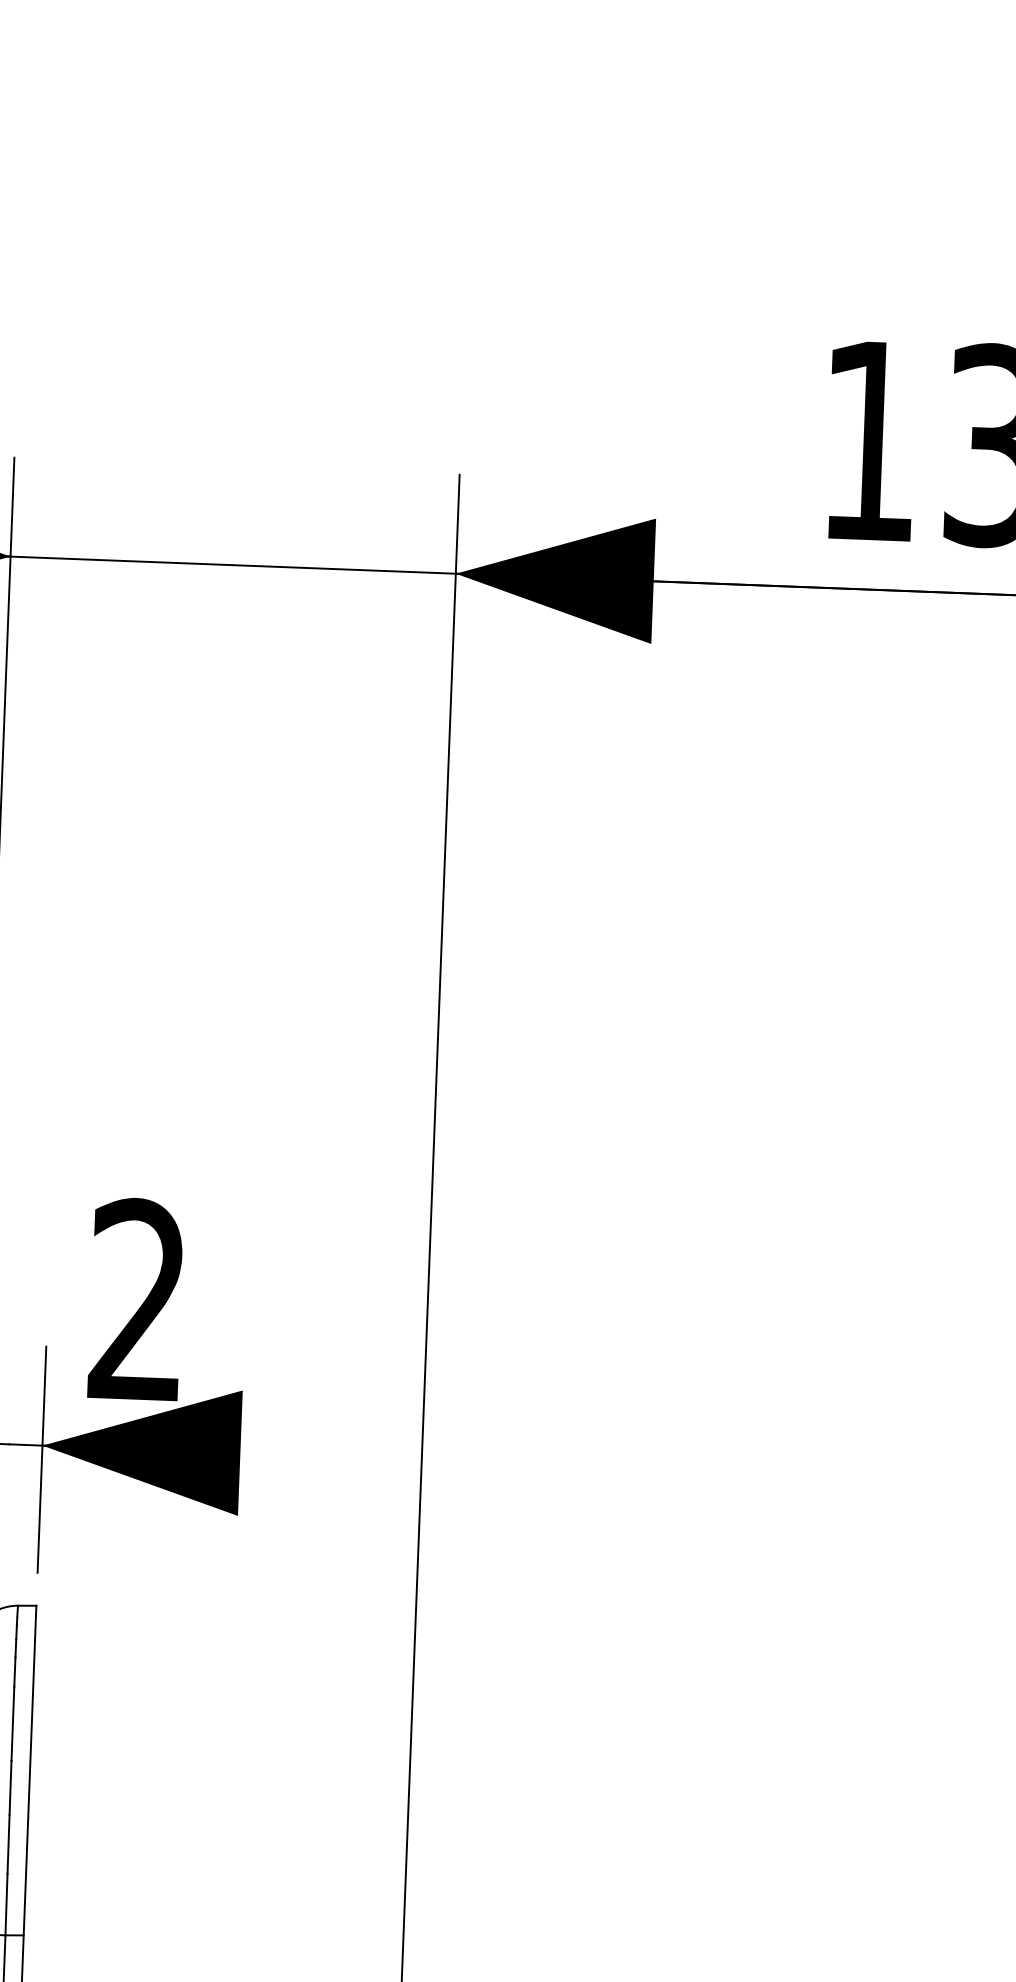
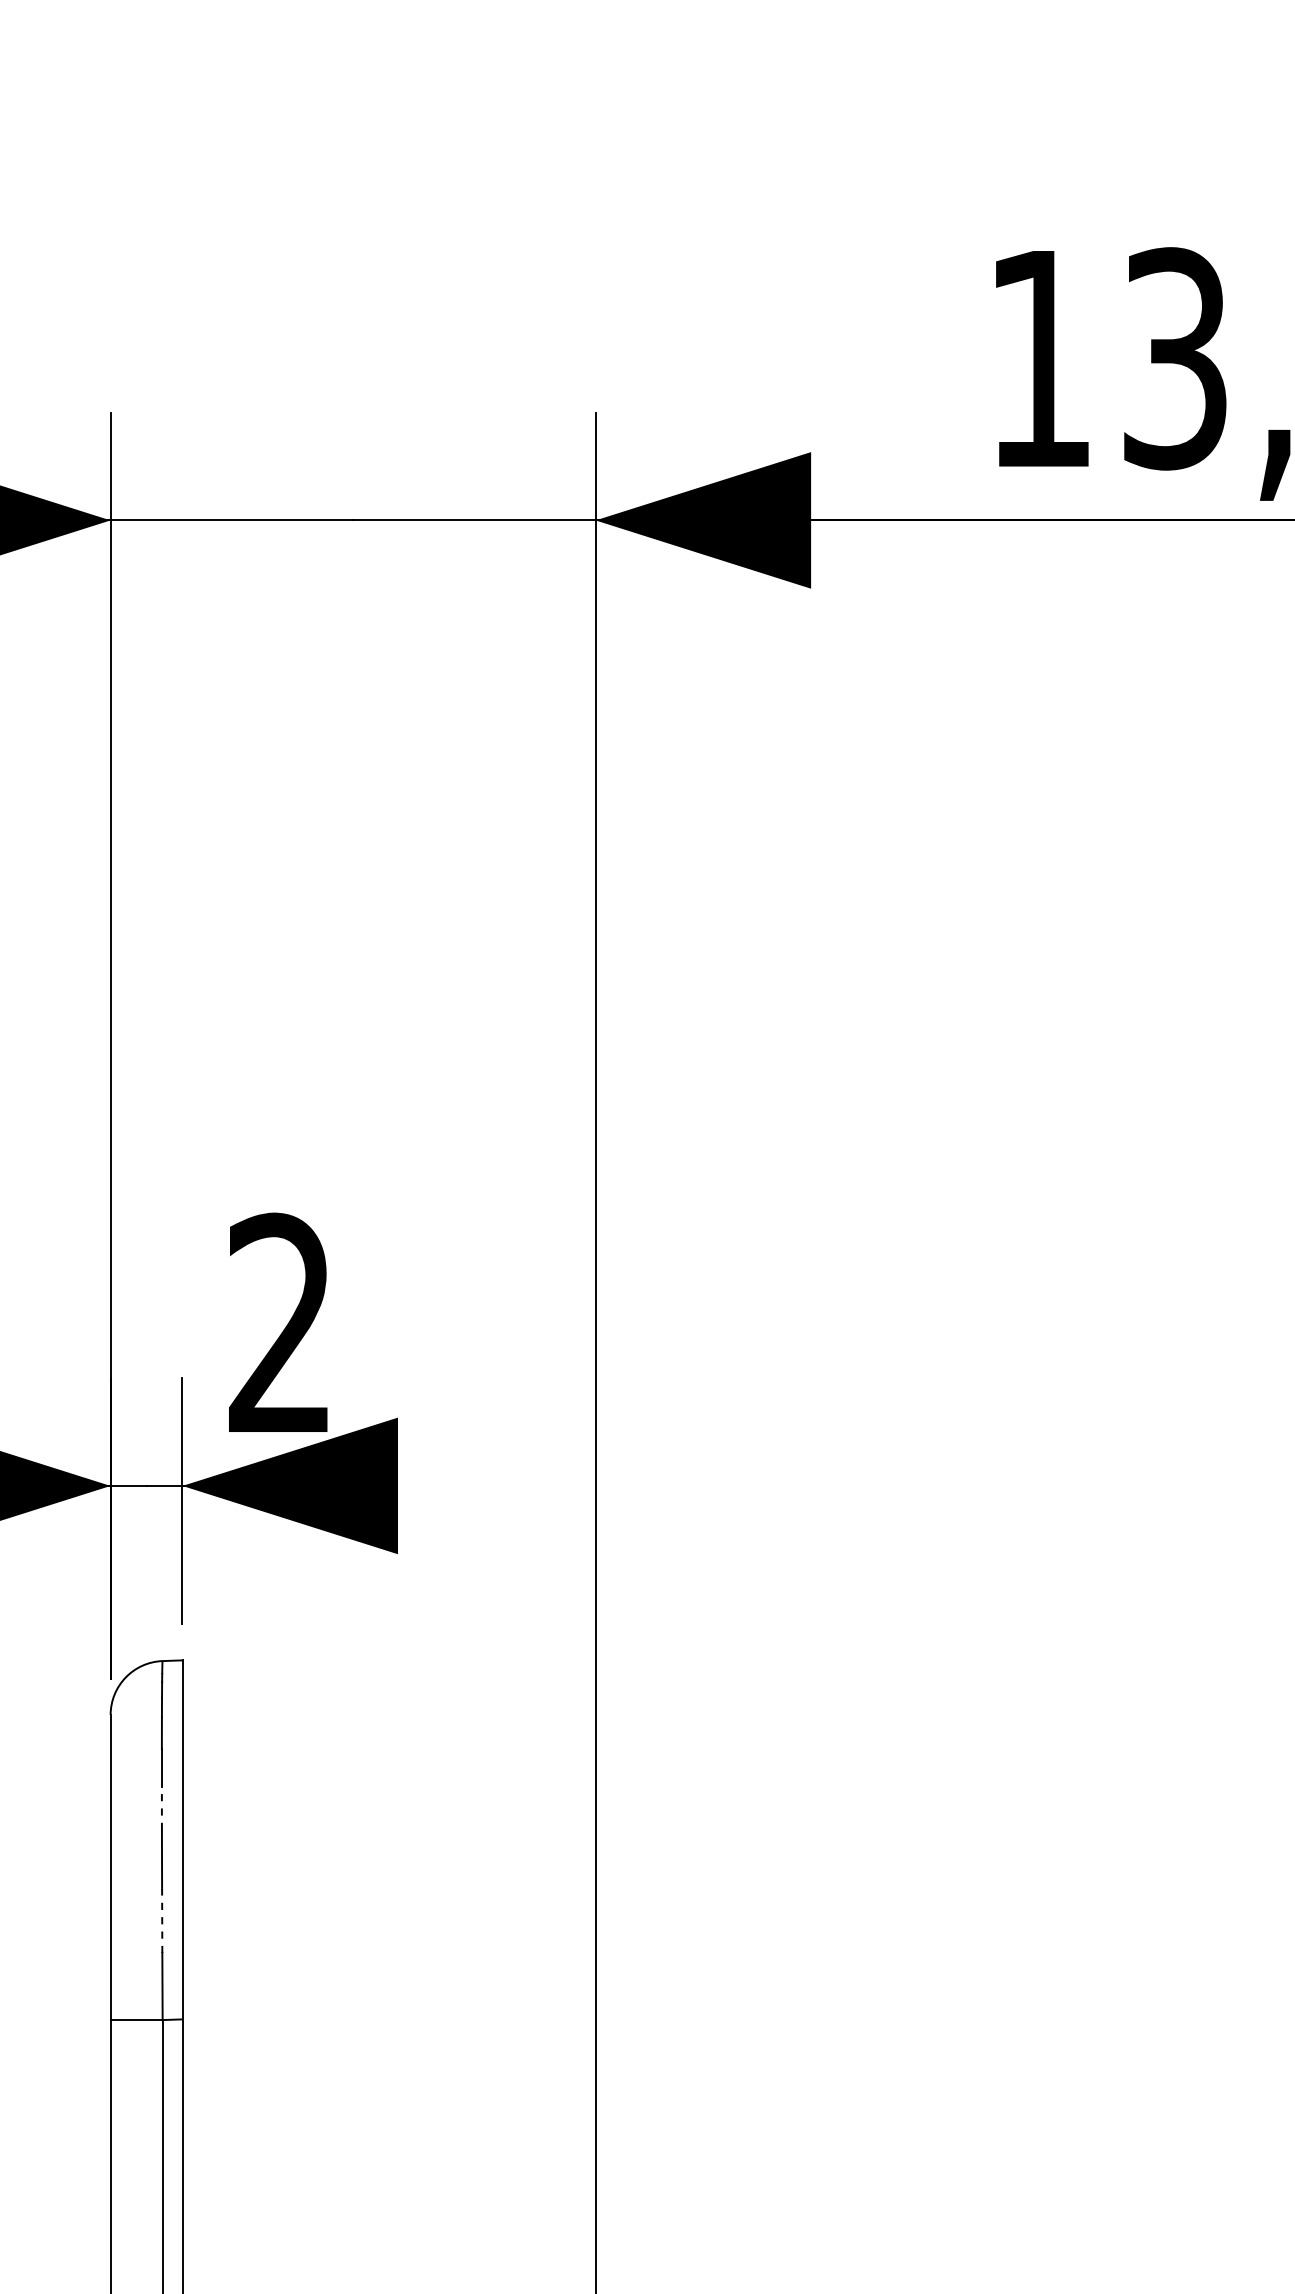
line: (11, 1741) -> (161, 1808), solid -> dashed
line: (8, 1844) -> (162, 1921), solid -> dashed

